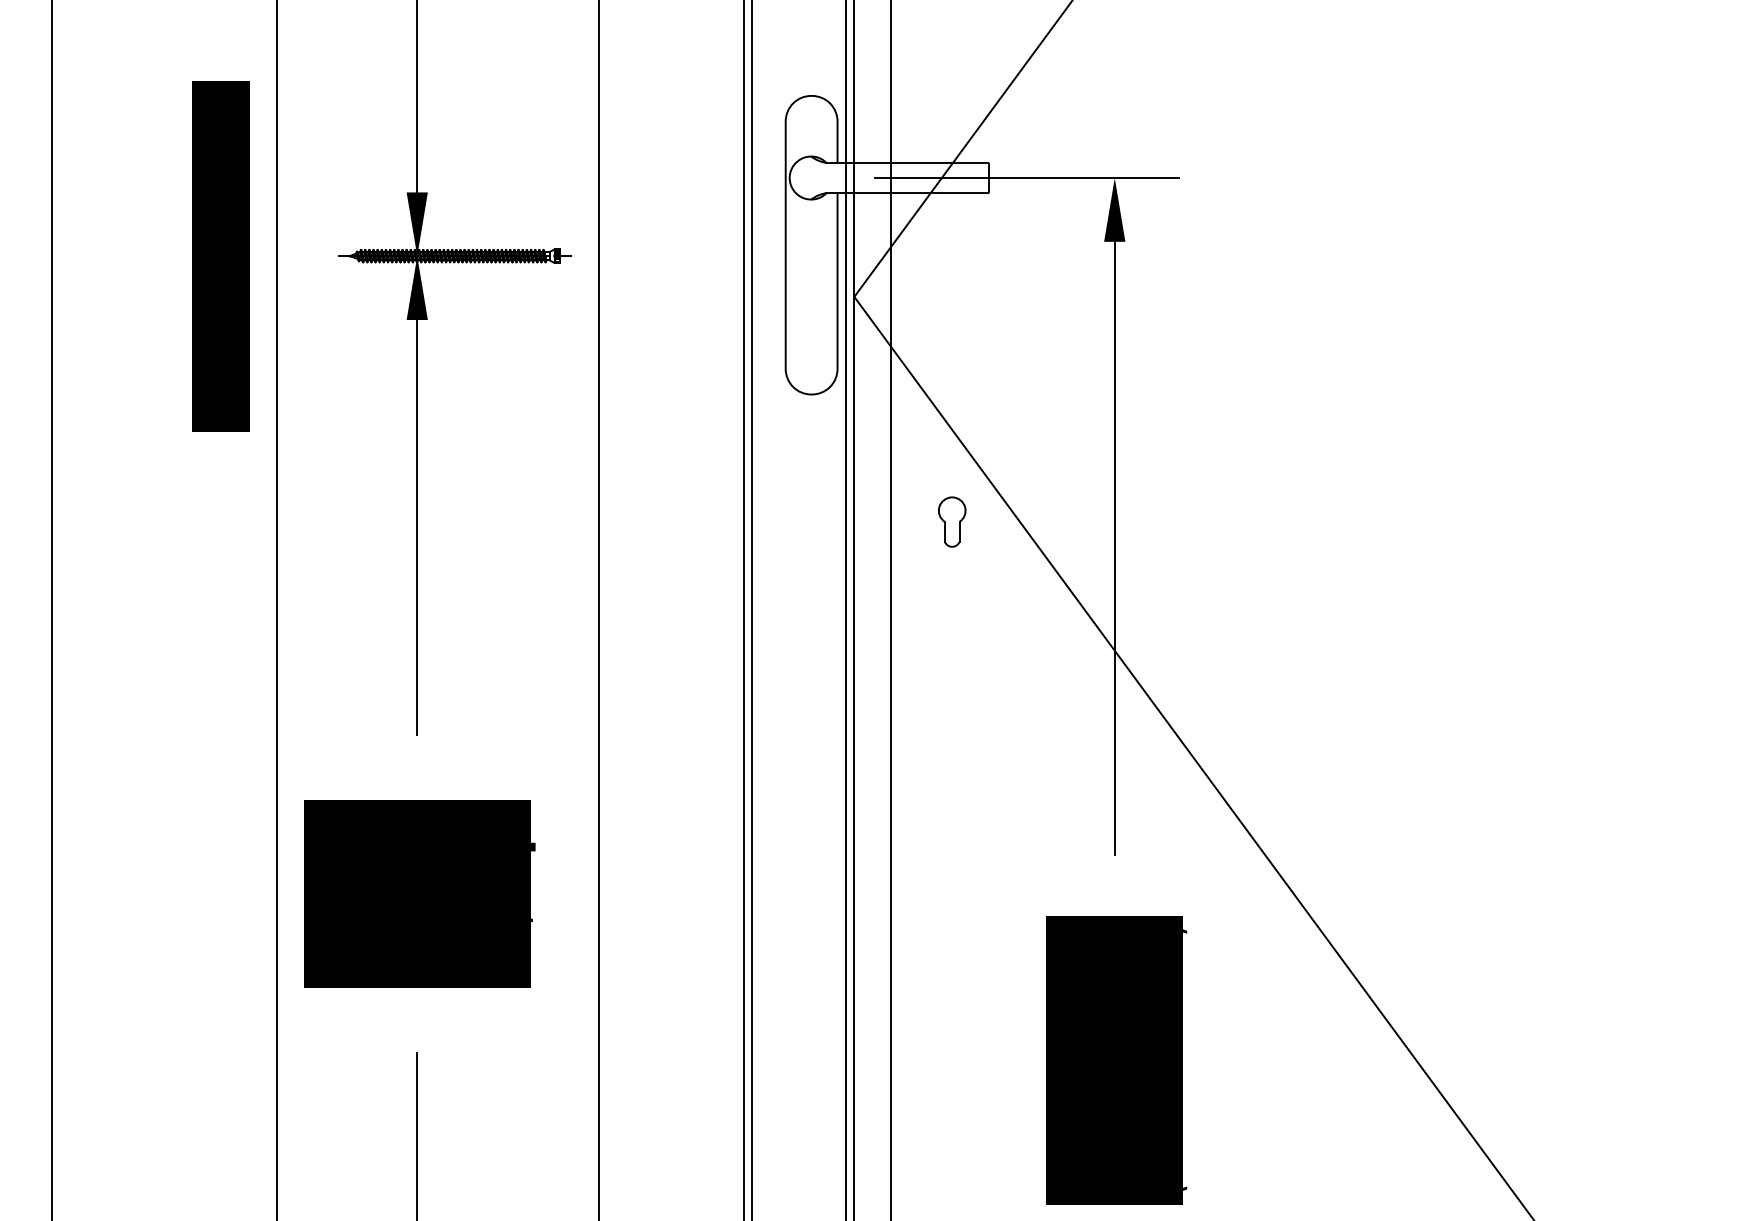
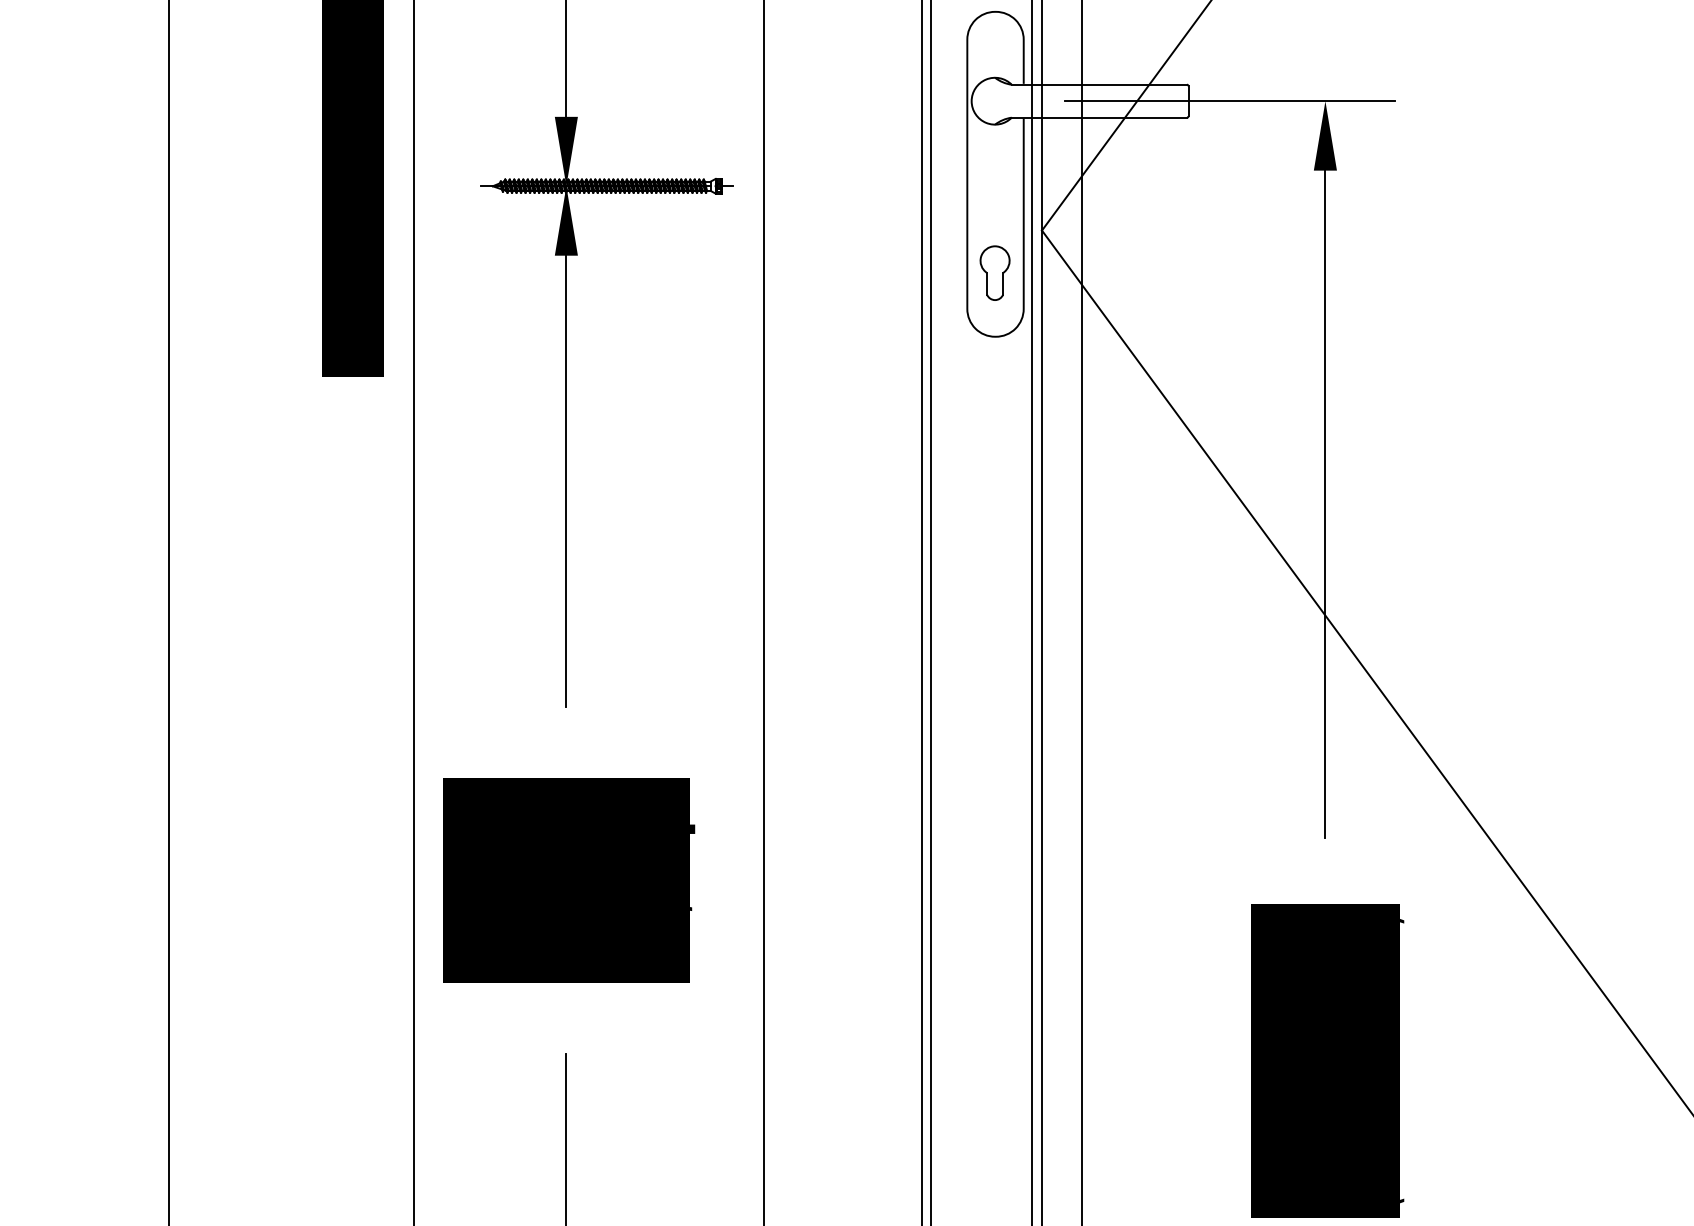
part: (952, 521) -> (995, 272), moved

